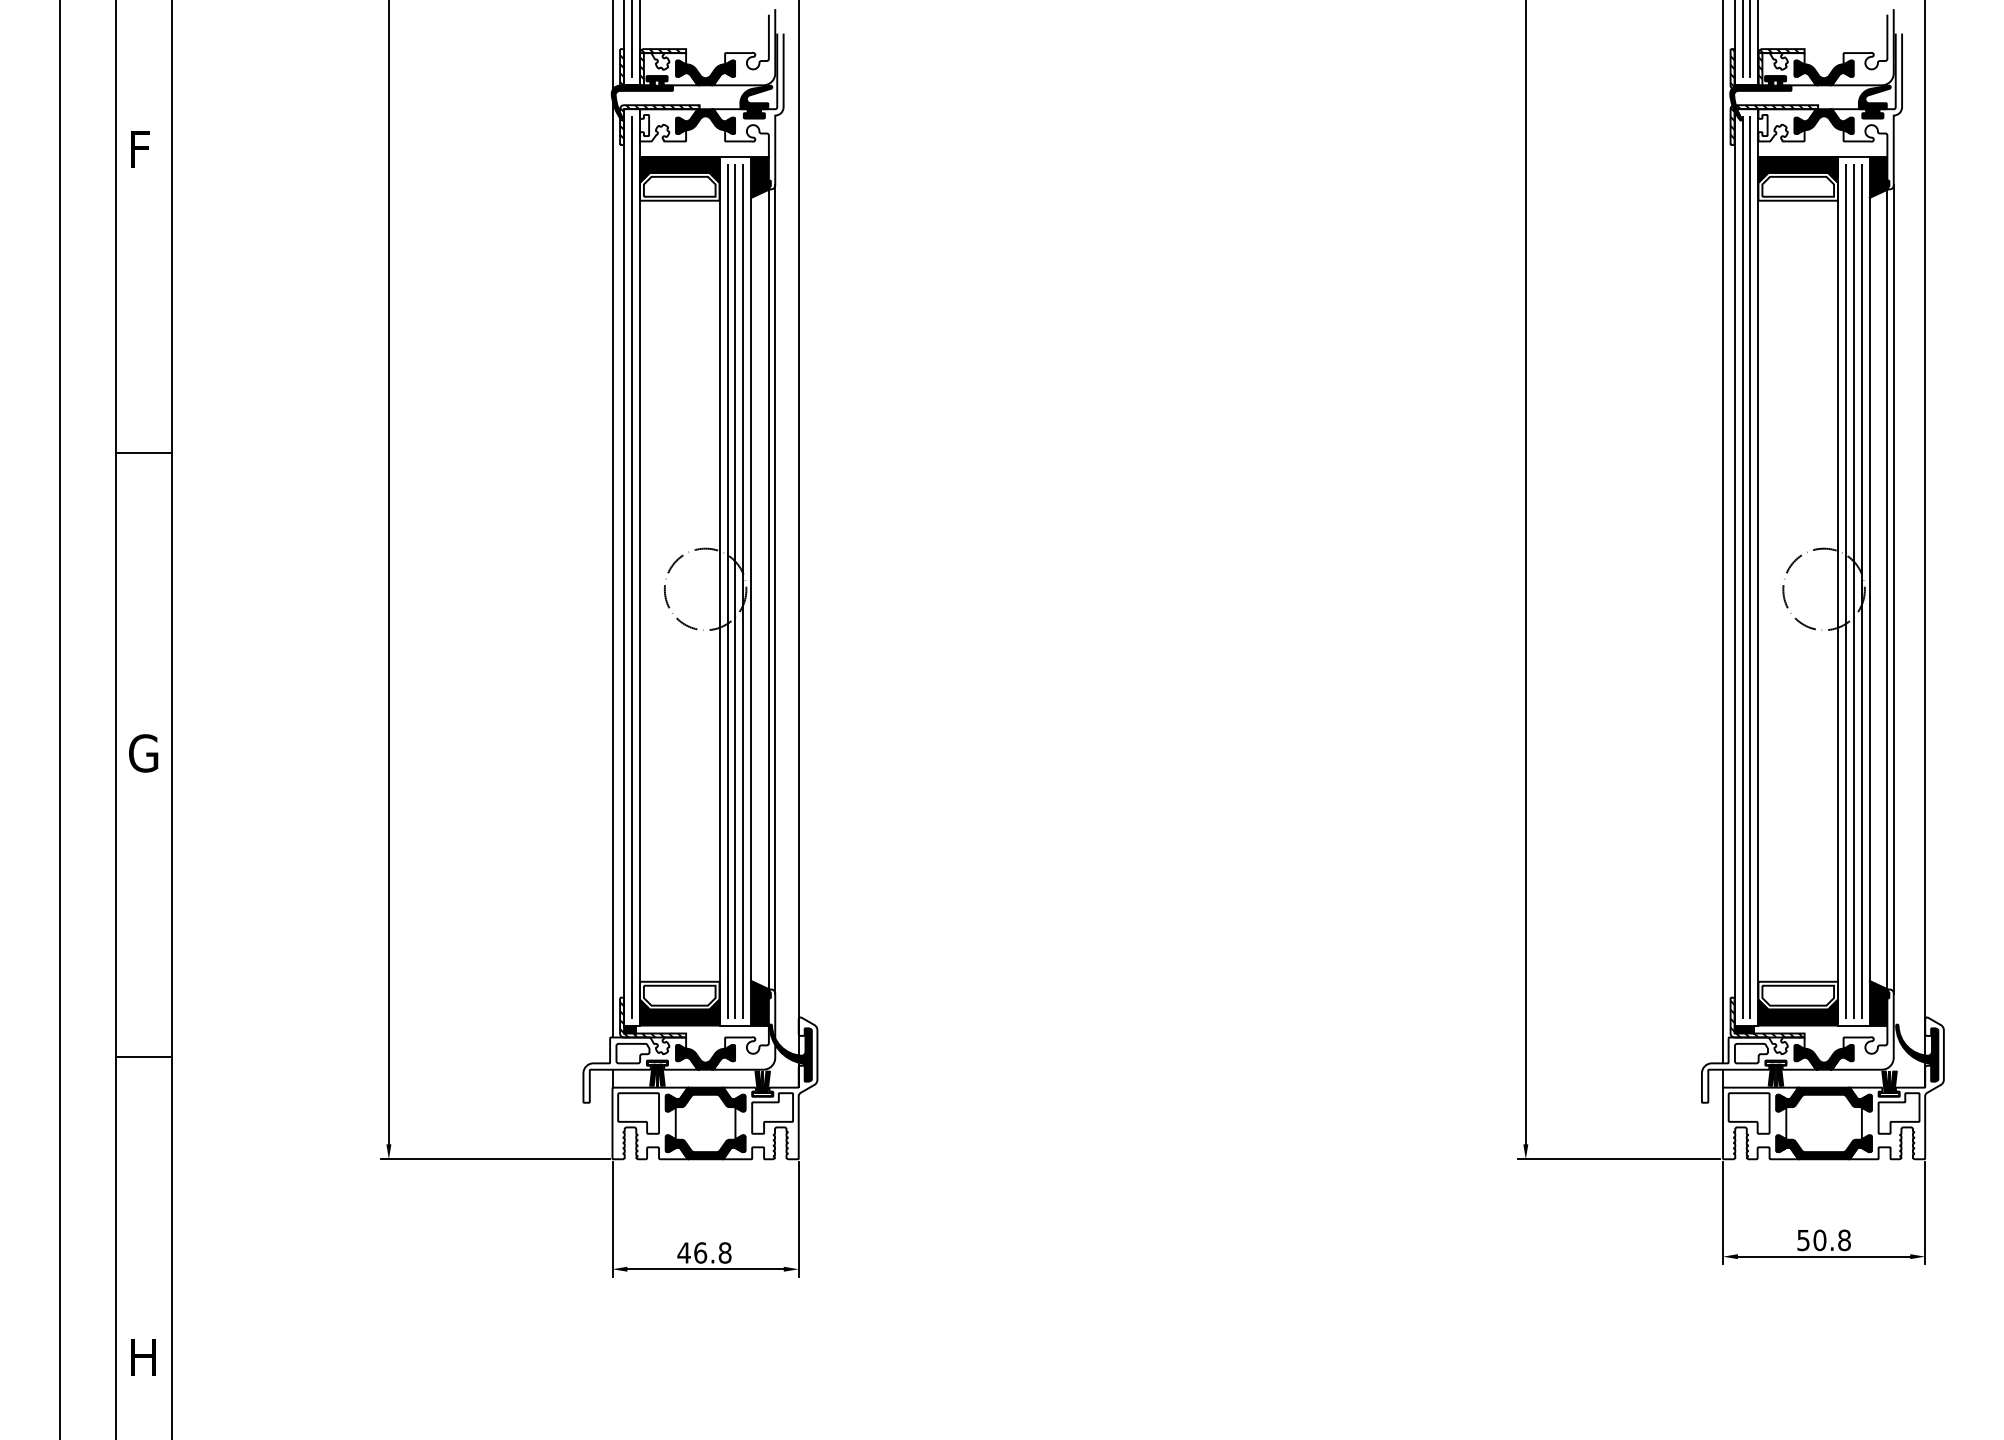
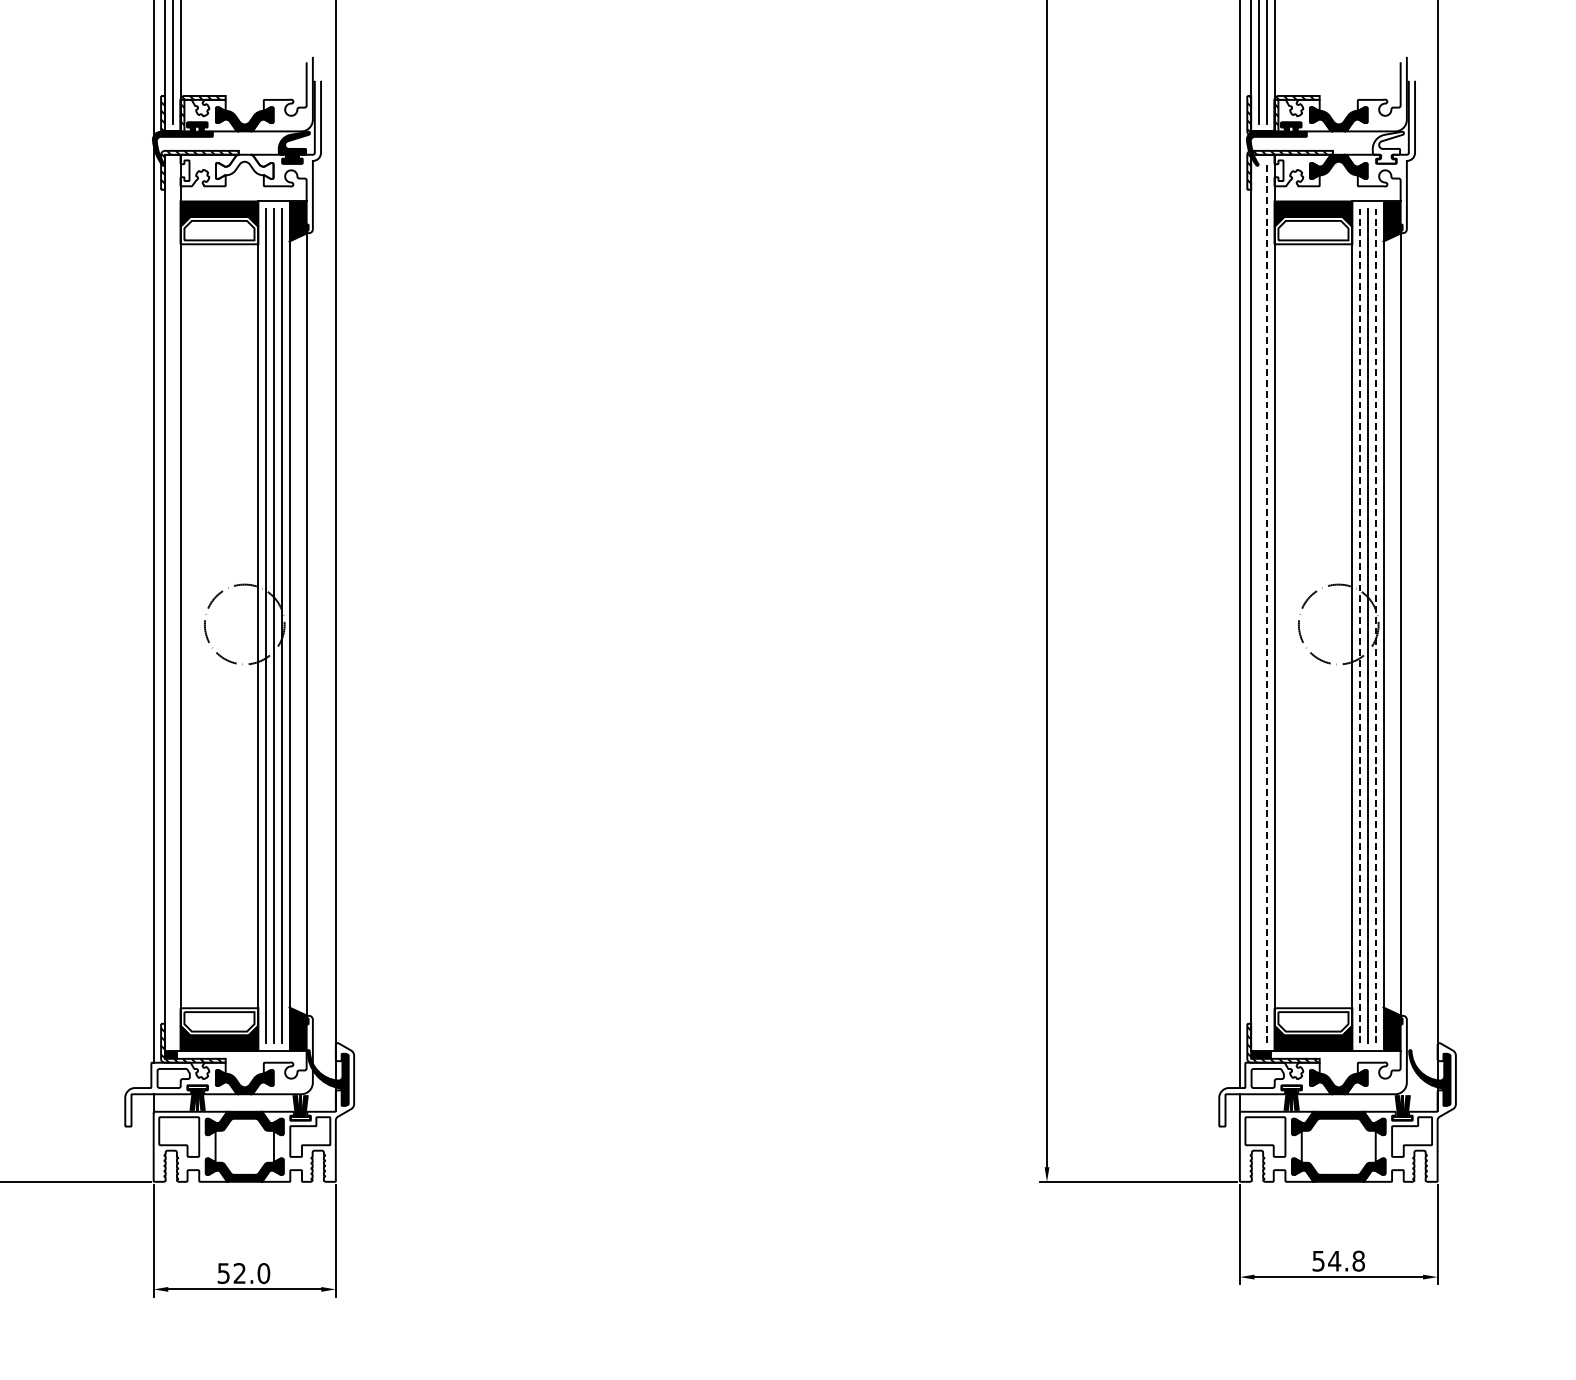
fill: (1874, 101) -> (1388, 147), removed
fill: (705, 121) -> (244, 166), removed
line: (1750, 566) -> (1266, 602), solid -> dashed
line: (631, 567) -> (172, 603), removed
line: (1742, 567) -> (1258, 603), removed
line: (775, 589) -> (313, 624), removed
line: (1893, 589) -> (1406, 624), removed
line: (1845, 590) -> (1359, 625), solid -> dashed
line: (1861, 590) -> (1375, 625), solid -> dashed
text: (1819, 1240) -> (1334, 1261), 50.8 -> 54.8
text: (704, 1252) -> (243, 1273), 46.8 -> 52.0

